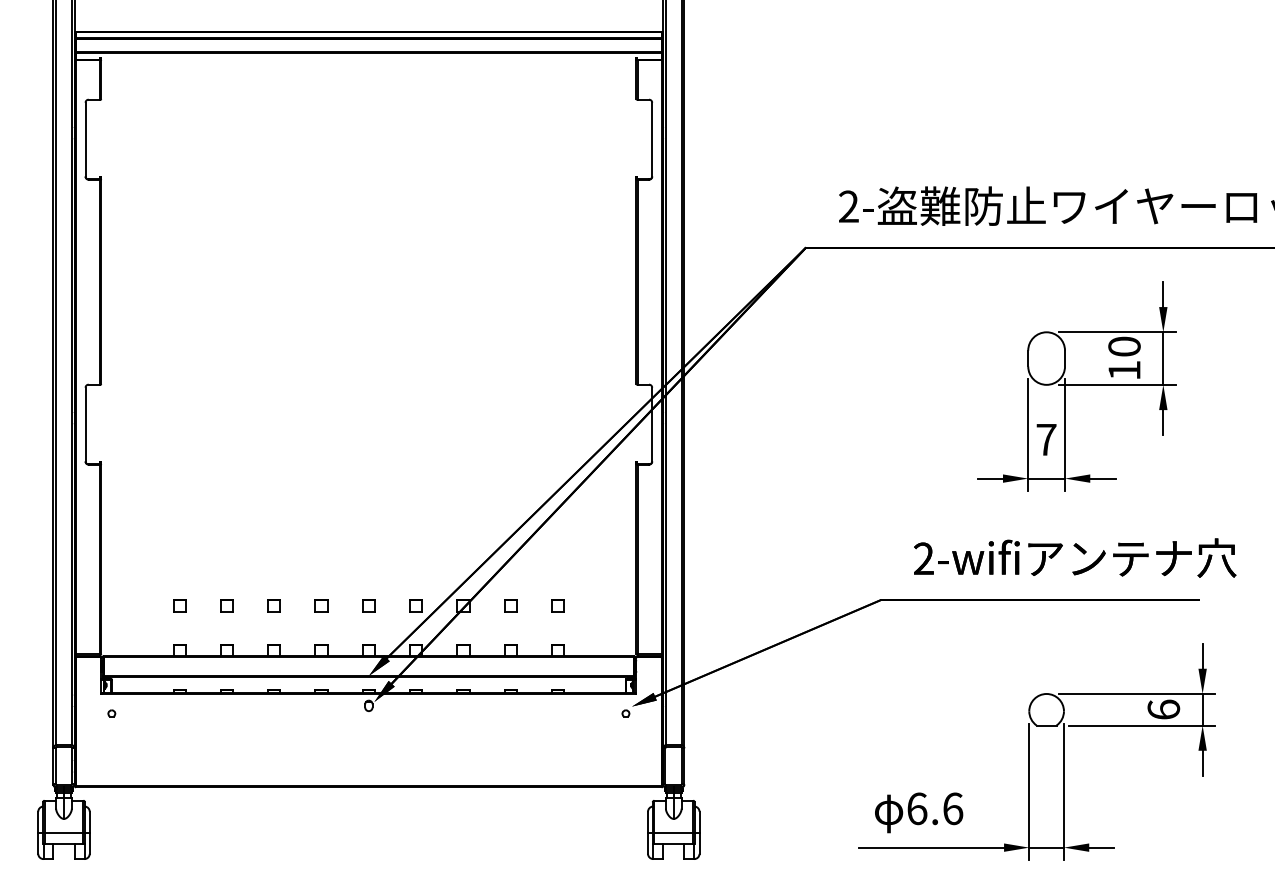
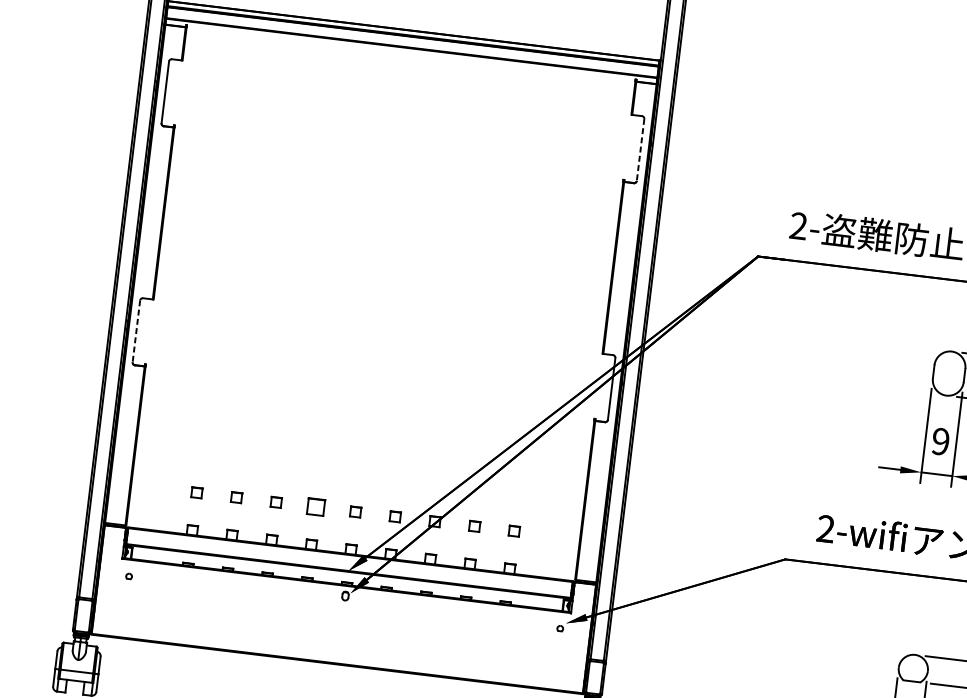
line: (652, 139) -> (640, 149), solid -> dashed
line: (85, 424) -> (136, 331), solid -> dashed
text: (1046, 439) -> (940, 441), 7 -> 9
part: (321, 605) -> (315, 507), size x1.6

